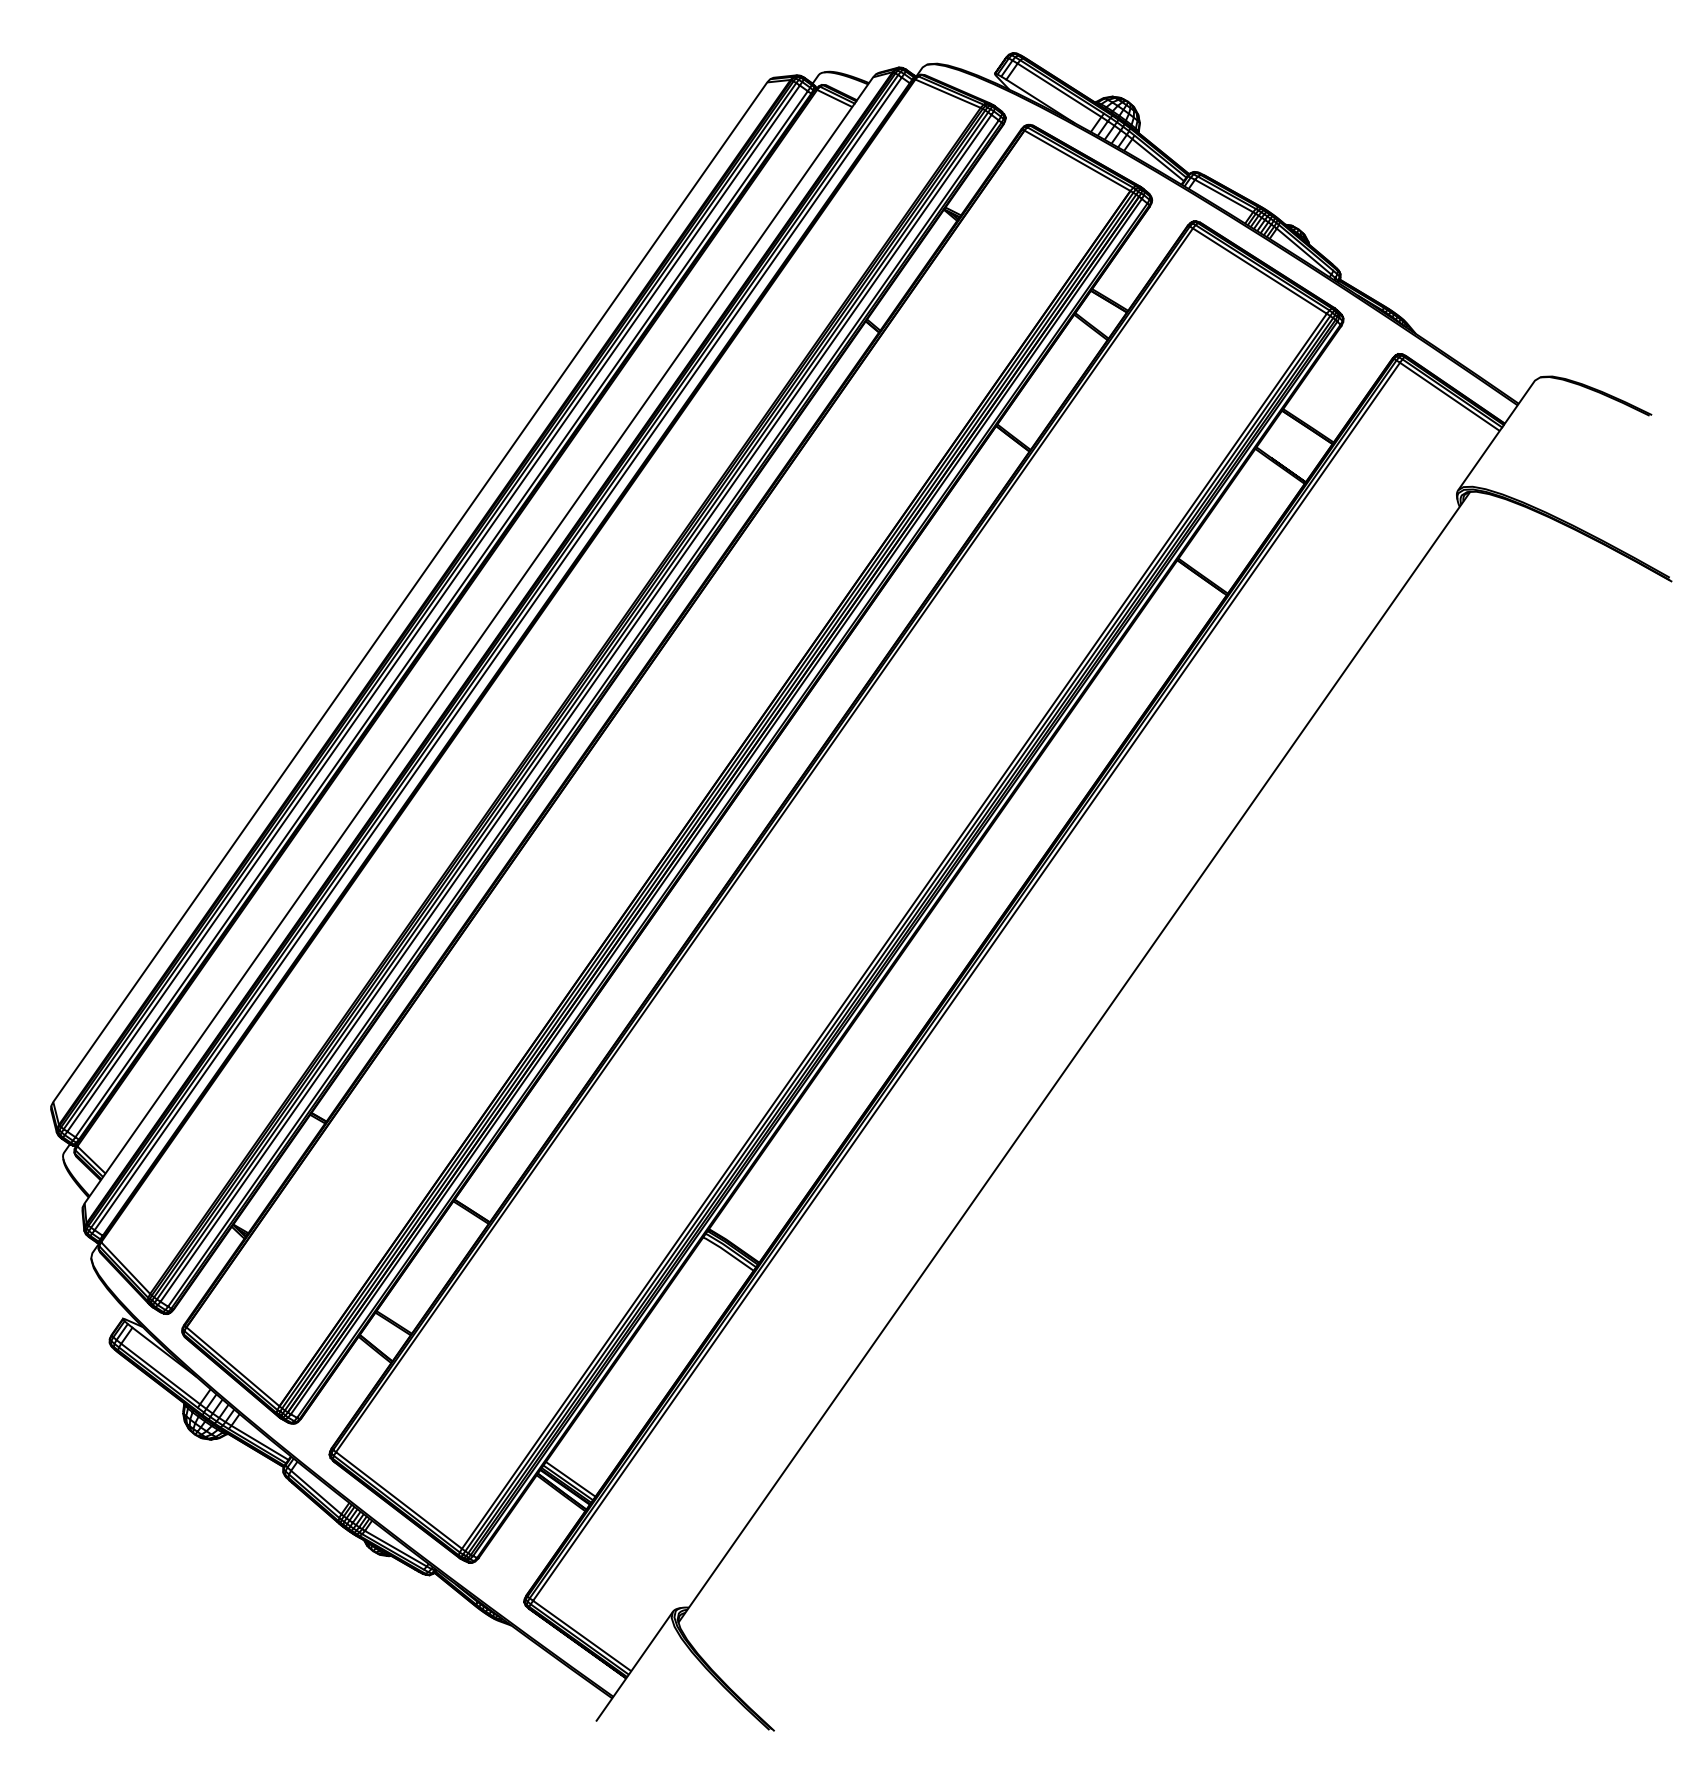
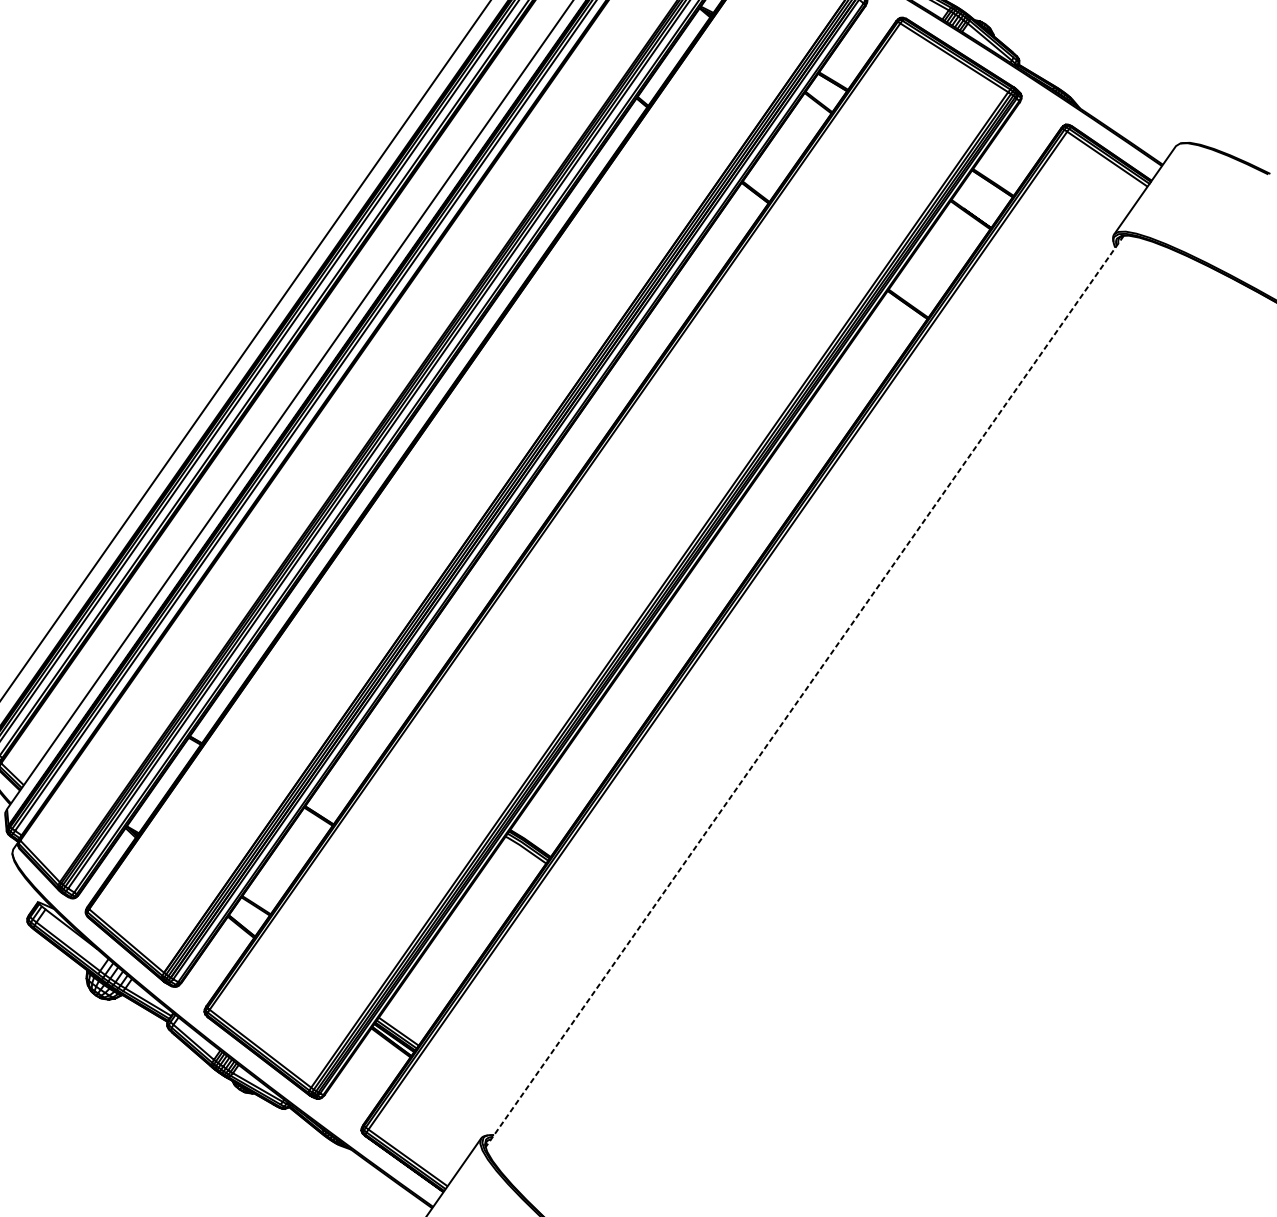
line: (1074, 1057) -> (804, 691), solid -> dashed

